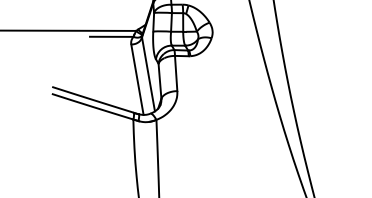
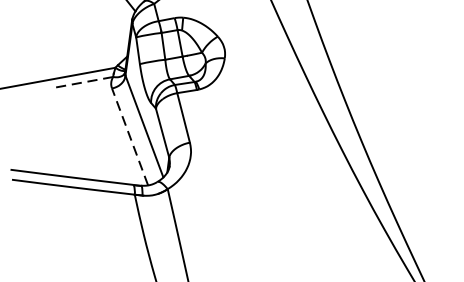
line: (111, 36) -> (81, 82), solid -> dashed
line: (137, 79) -> (130, 136), solid -> dashed

